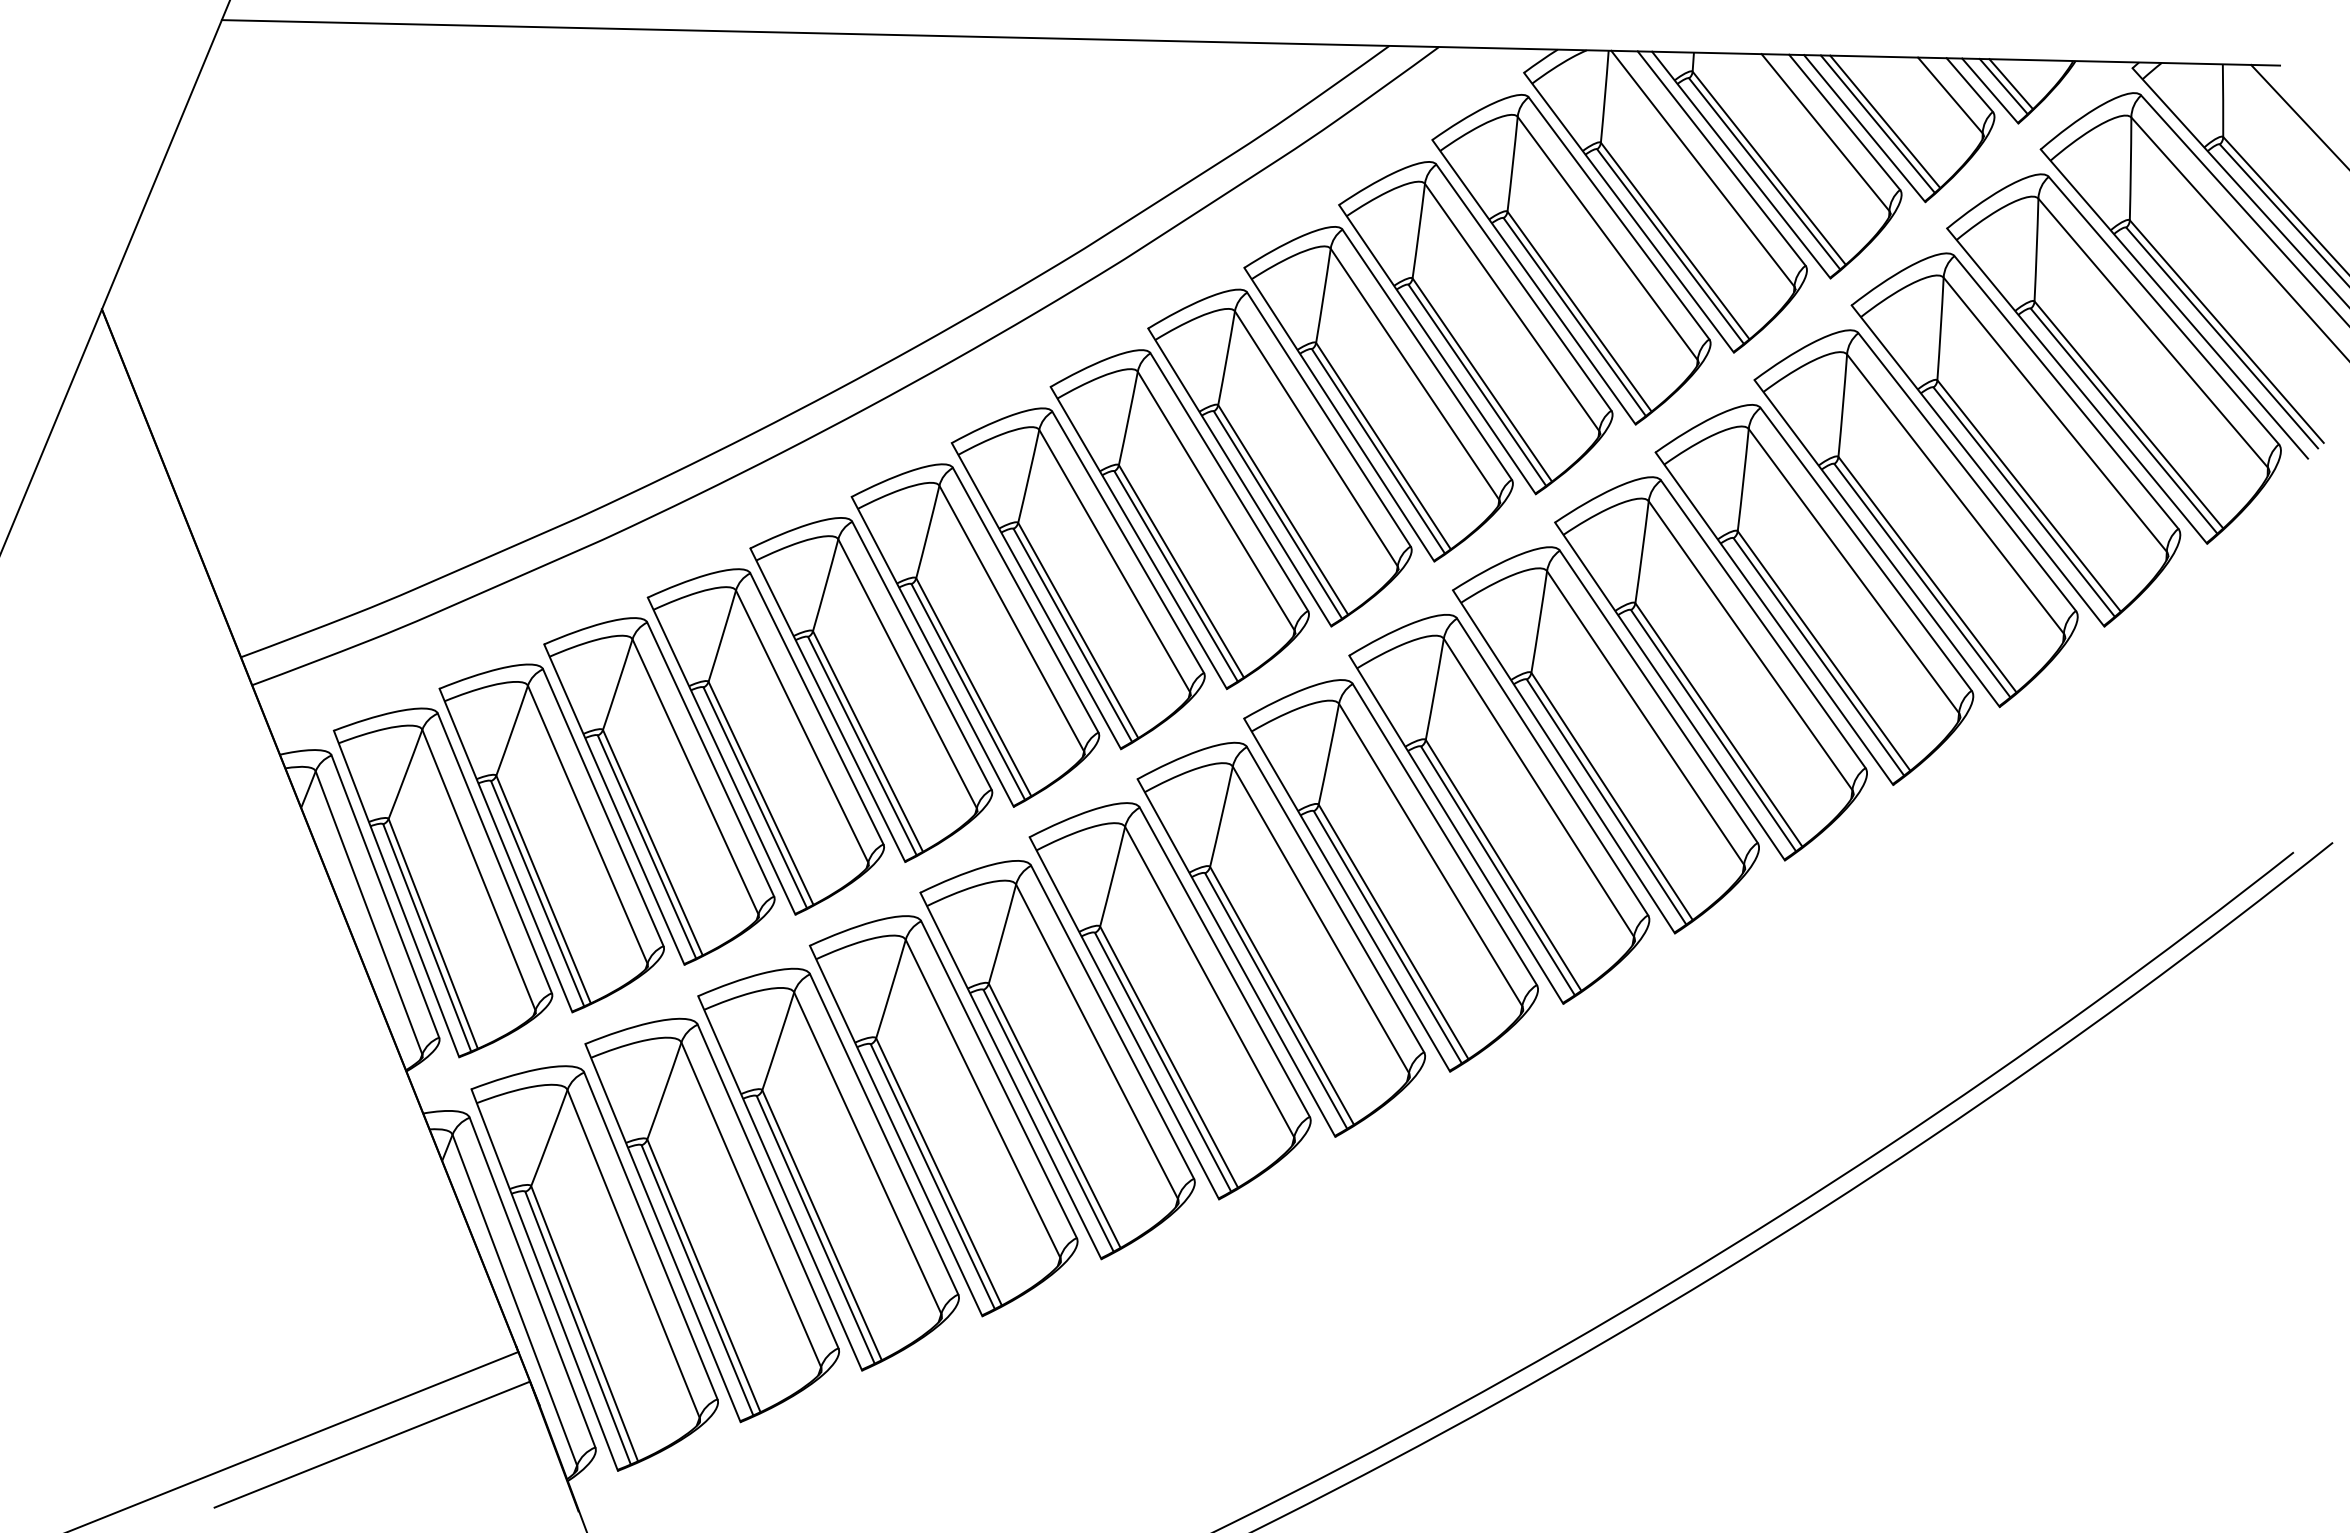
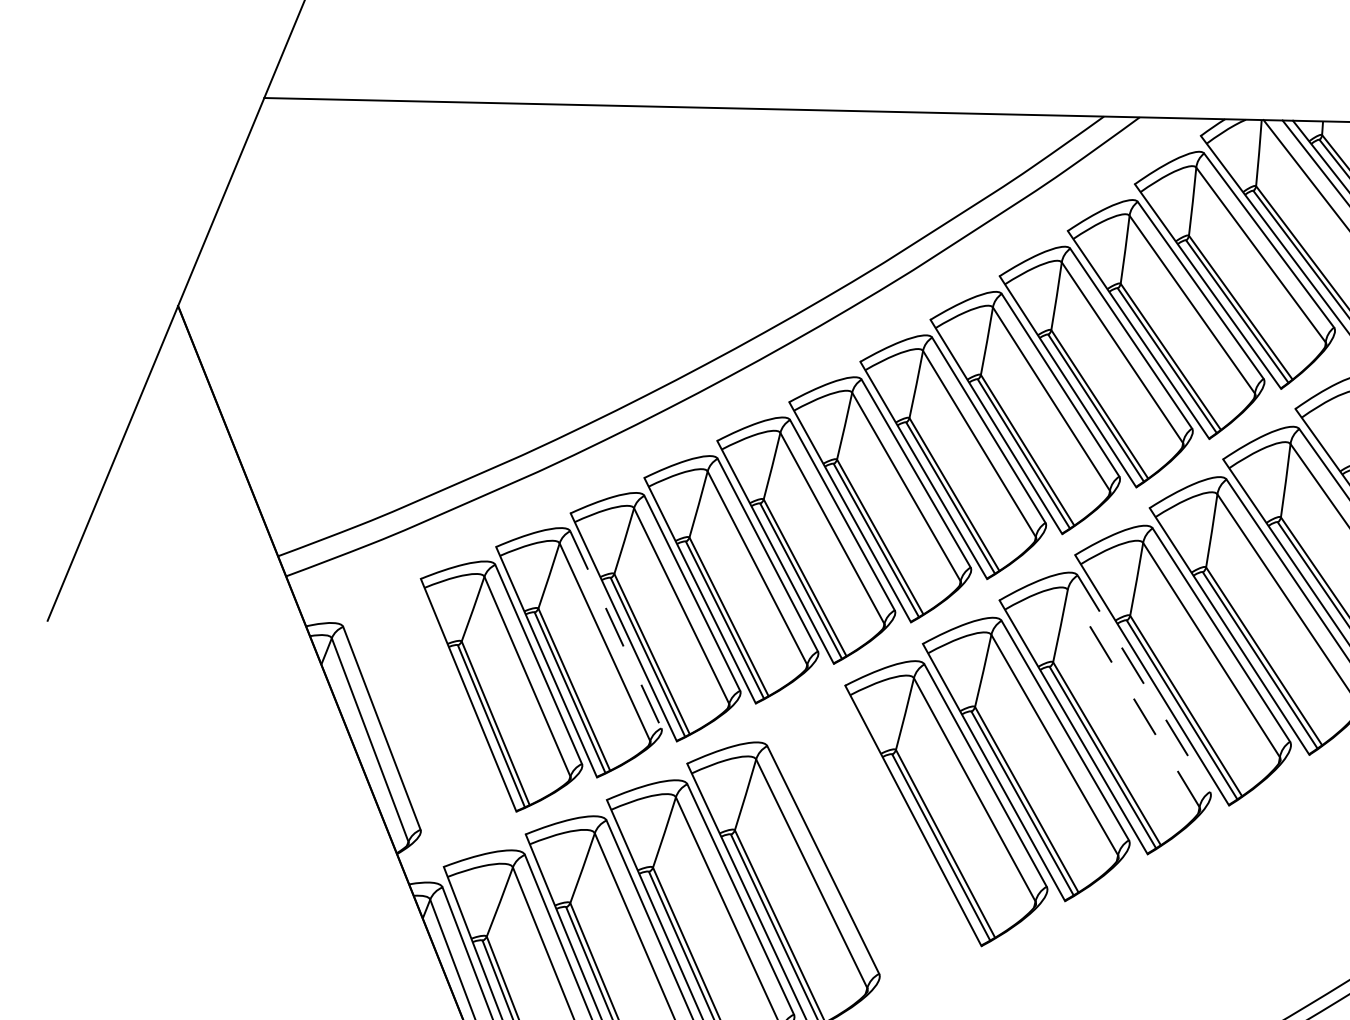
line: (710, 759) -> (615, 629), solid -> dashed
line: (1445, 834) -> (1144, 683), solid -> dashed
line: (1430, 855) -> (1133, 698), solid -> dashed
part: (442, 882) -> (423, 718), removed
part: (1057, 1060) -> (865, 846), removed

